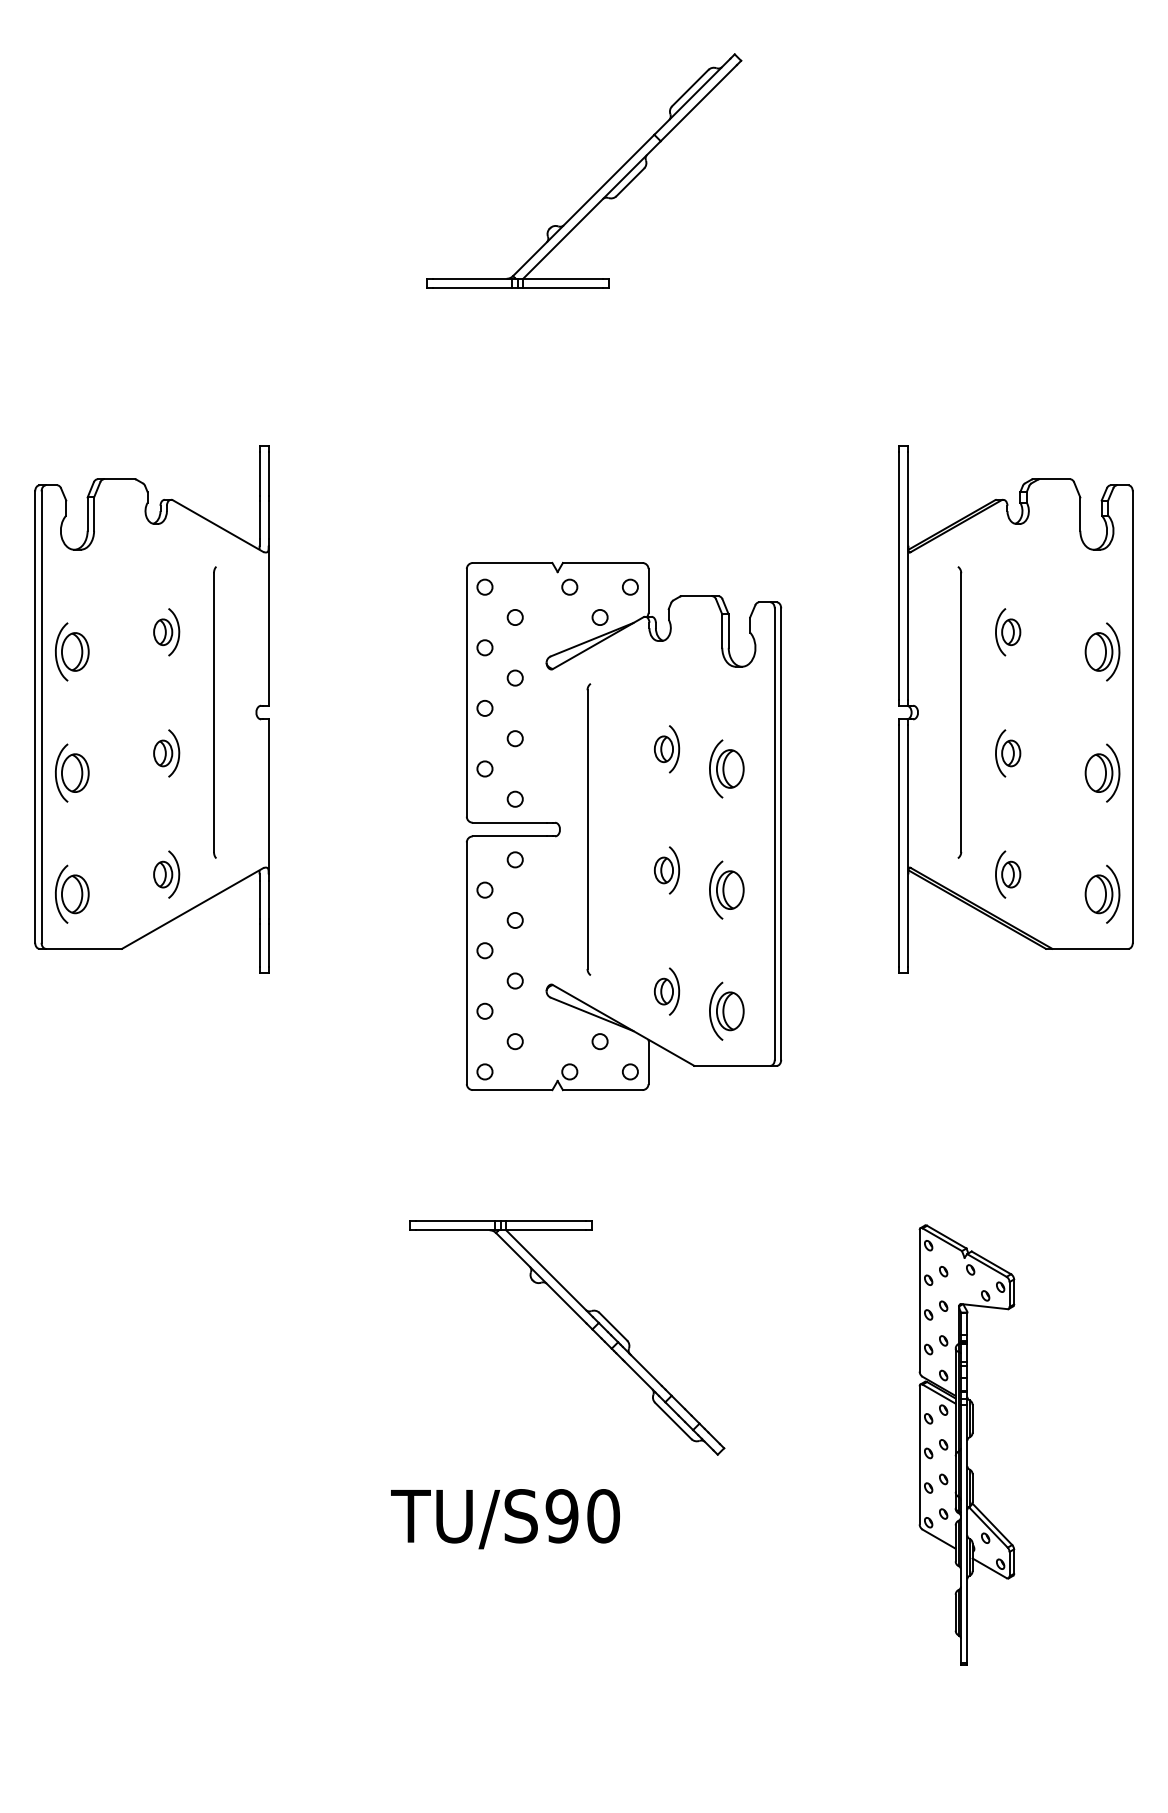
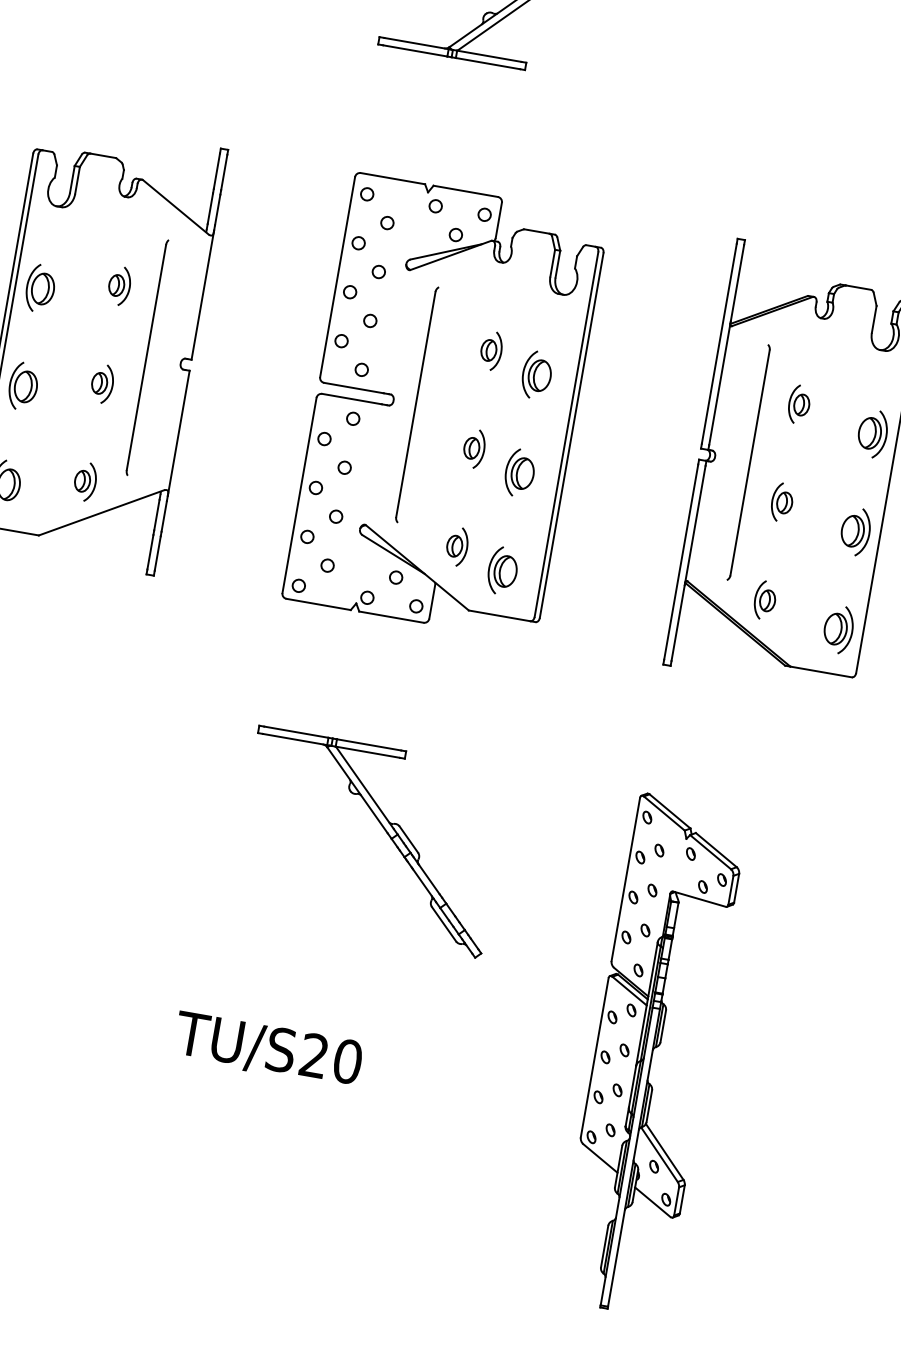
part: (624, 826) -> (446, 407), moved
part: (583, 1321) -> (385, 831), moved
part: (966, 1444) -> (651, 1054), size x1.43
text: (561, 1516) -> (313, 1055), TU/S90 -> TU/S20

